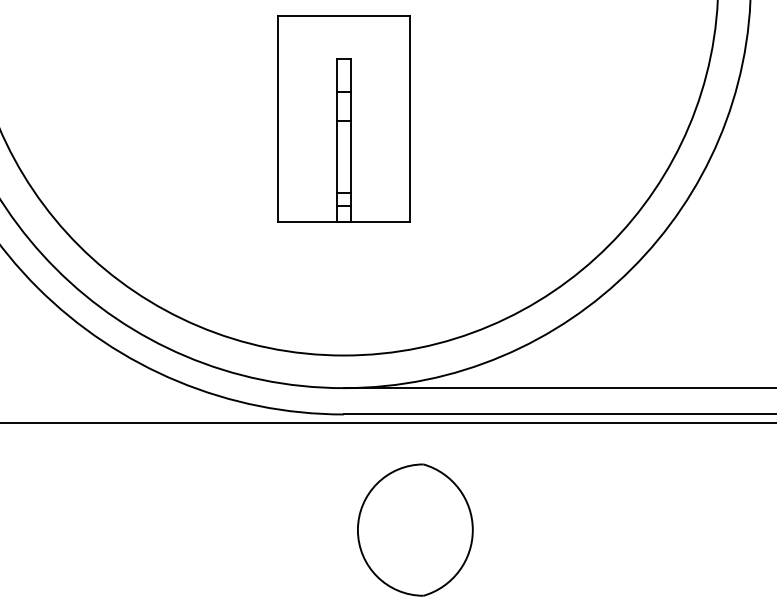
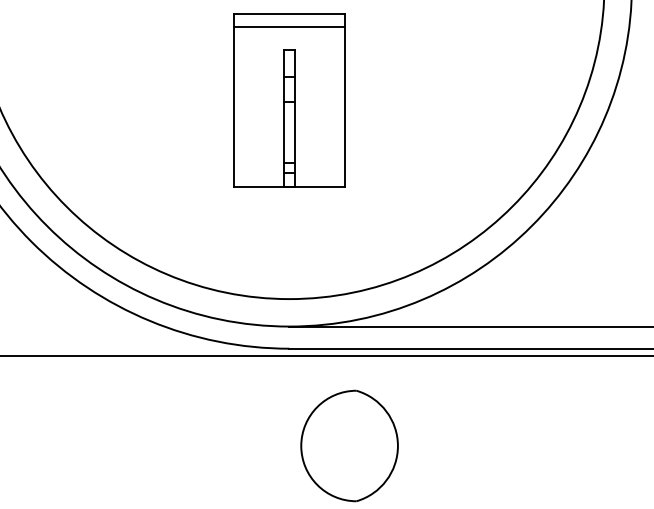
line: (343, 32) -> (289, 27), added

